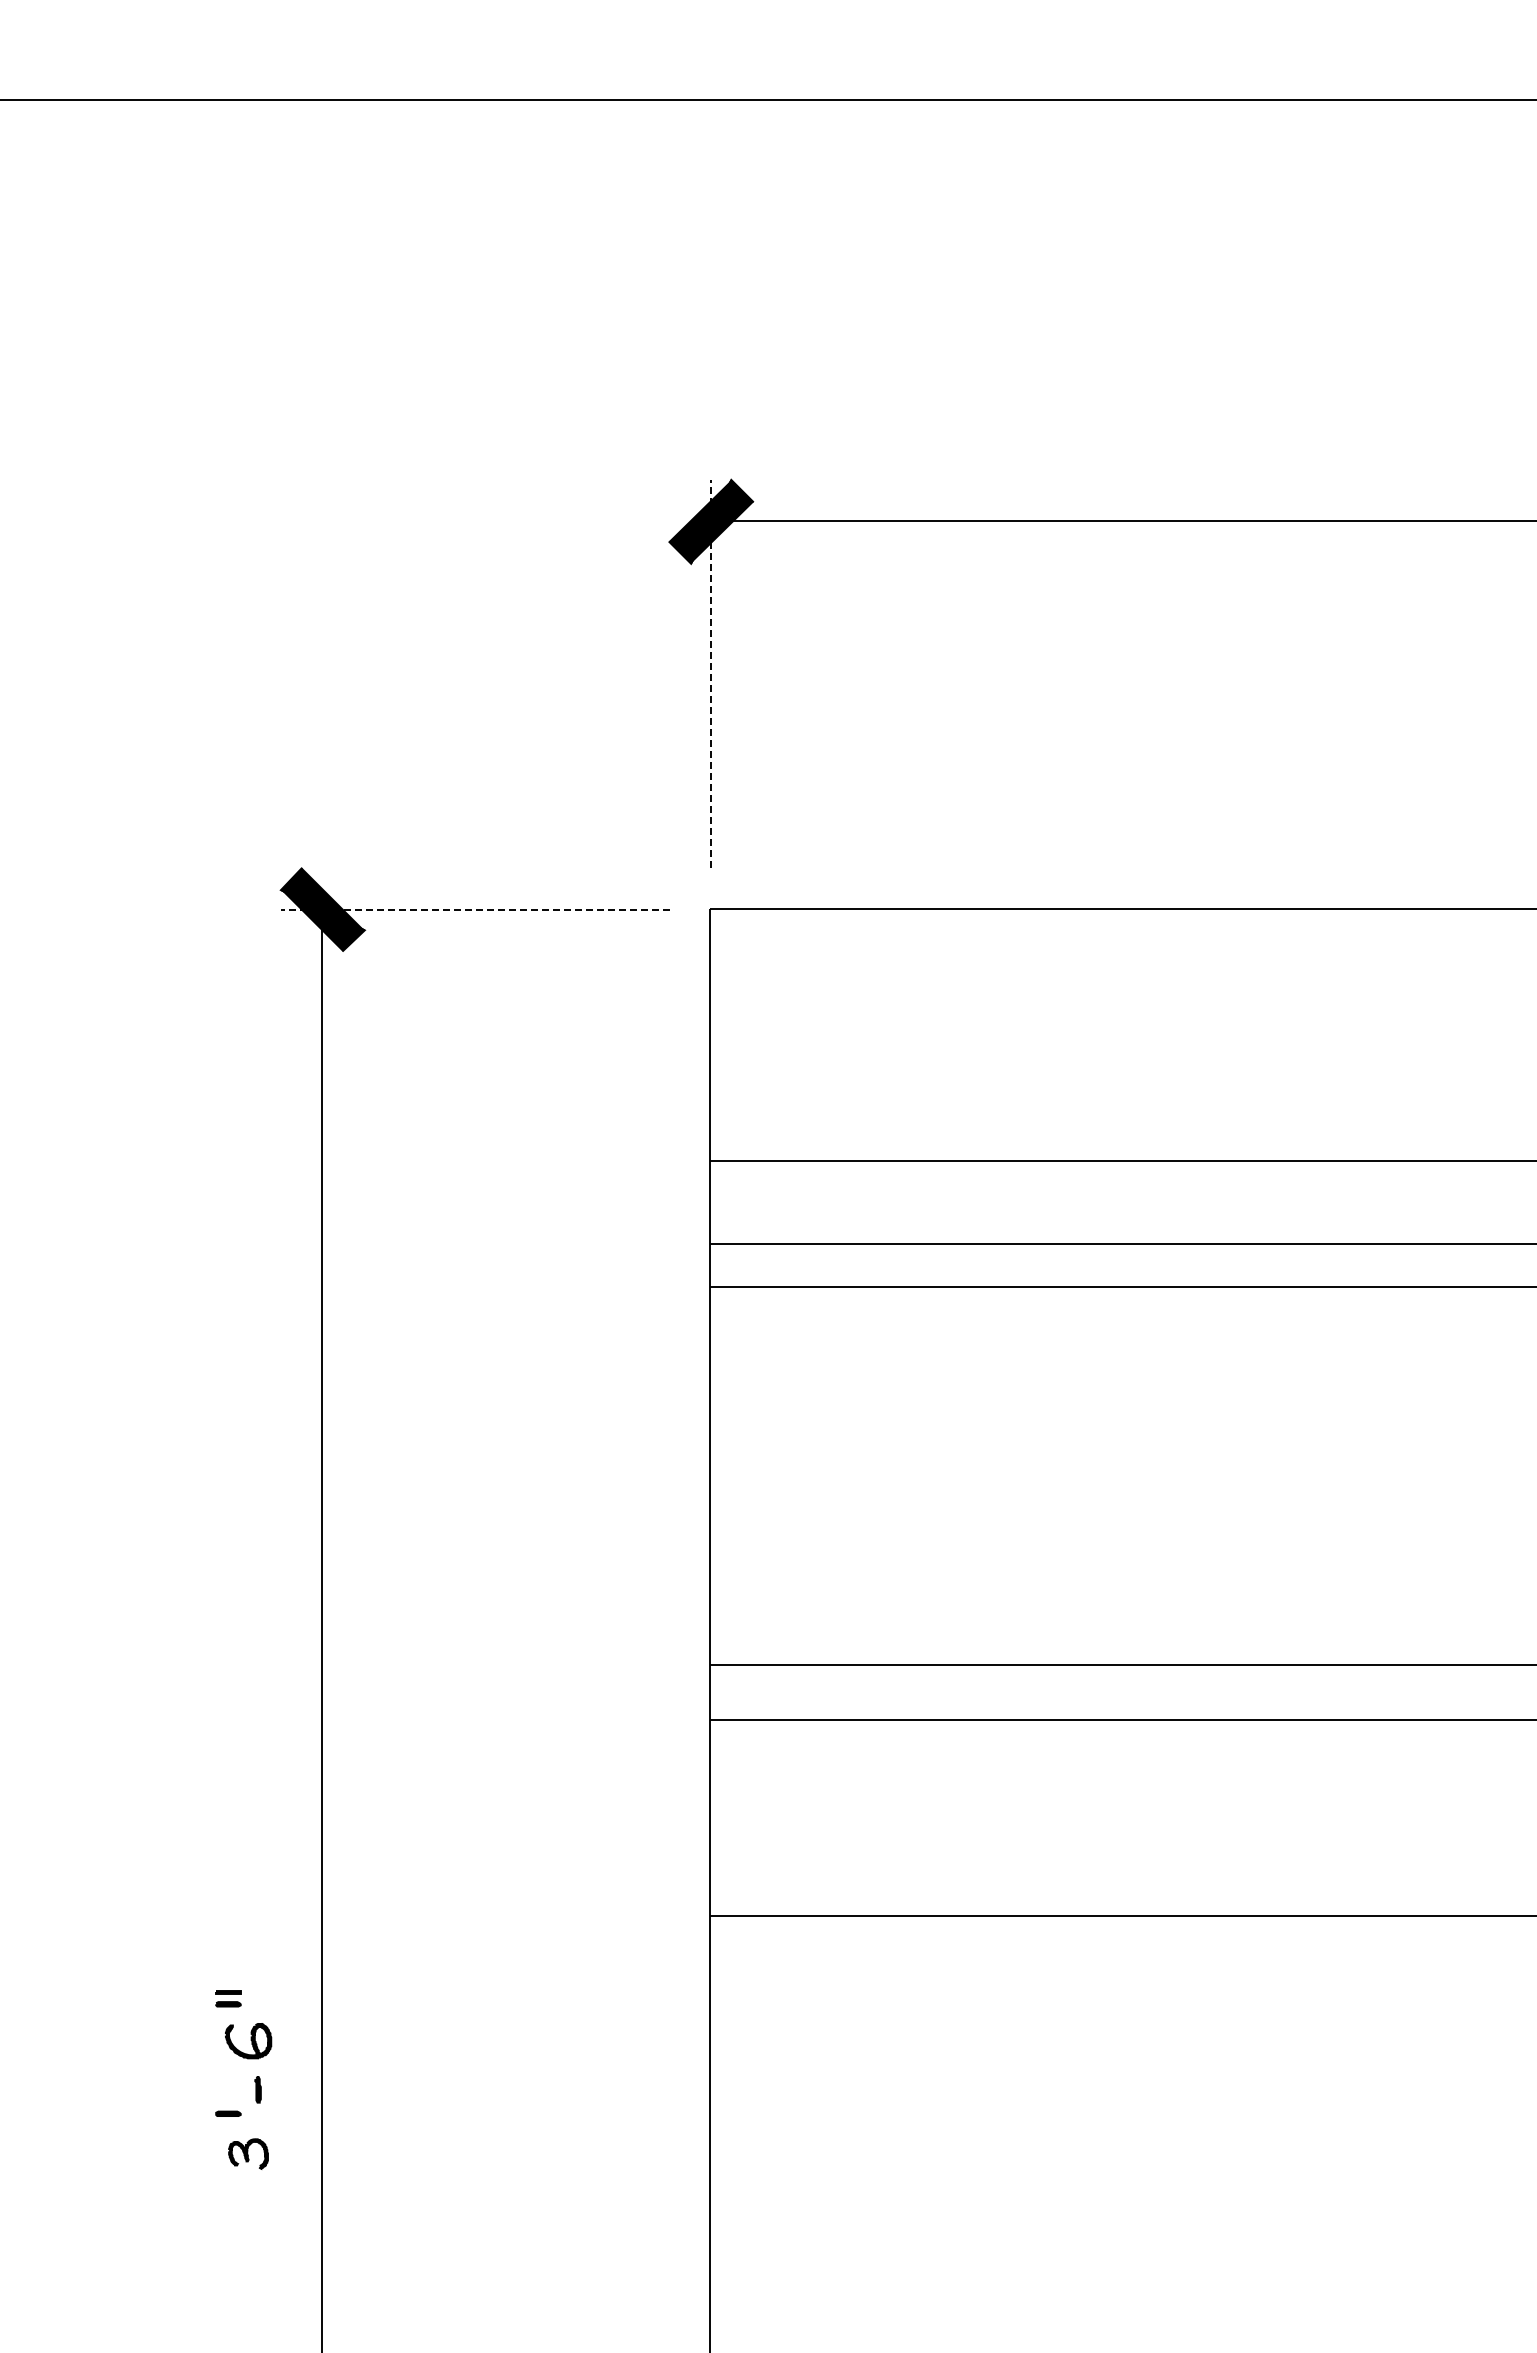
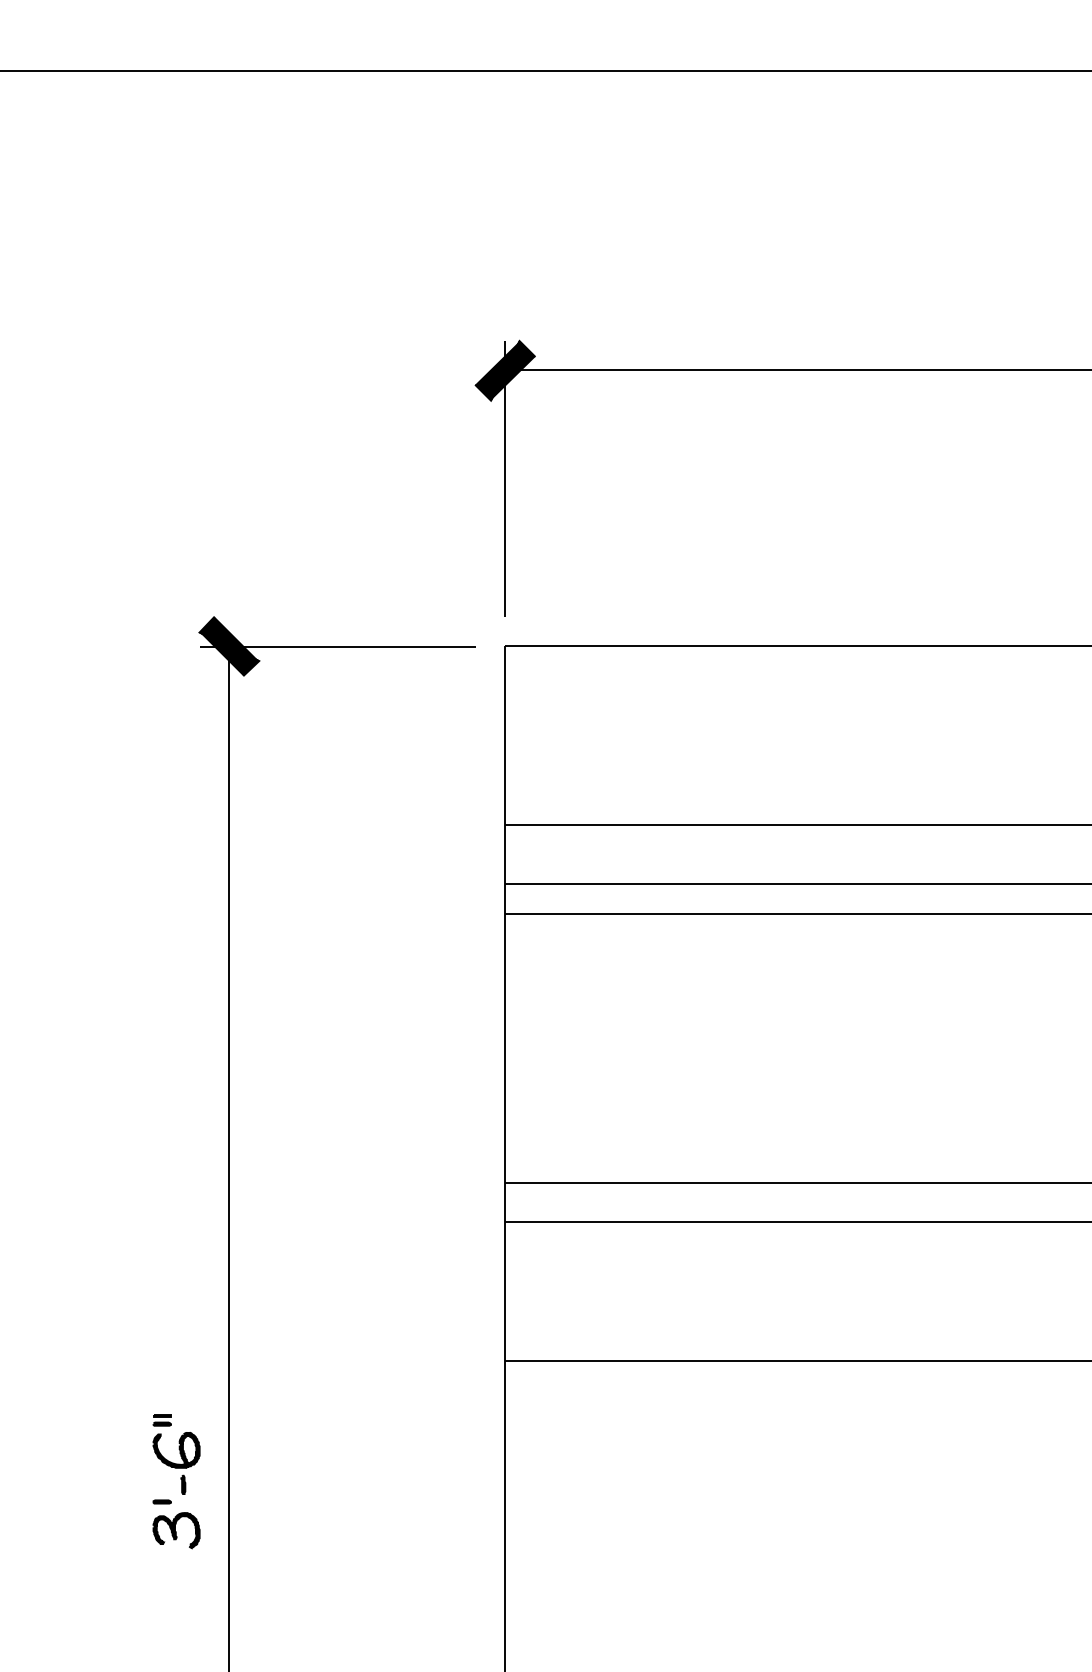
line: (711, 673) -> (505, 478), dashed -> solid
line: (474, 910) -> (337, 647), dashed -> solid
part: (248, 2040) -> (176, 1449), size x1.43
part: (248, 2153) -> (176, 1530), size x1.67

